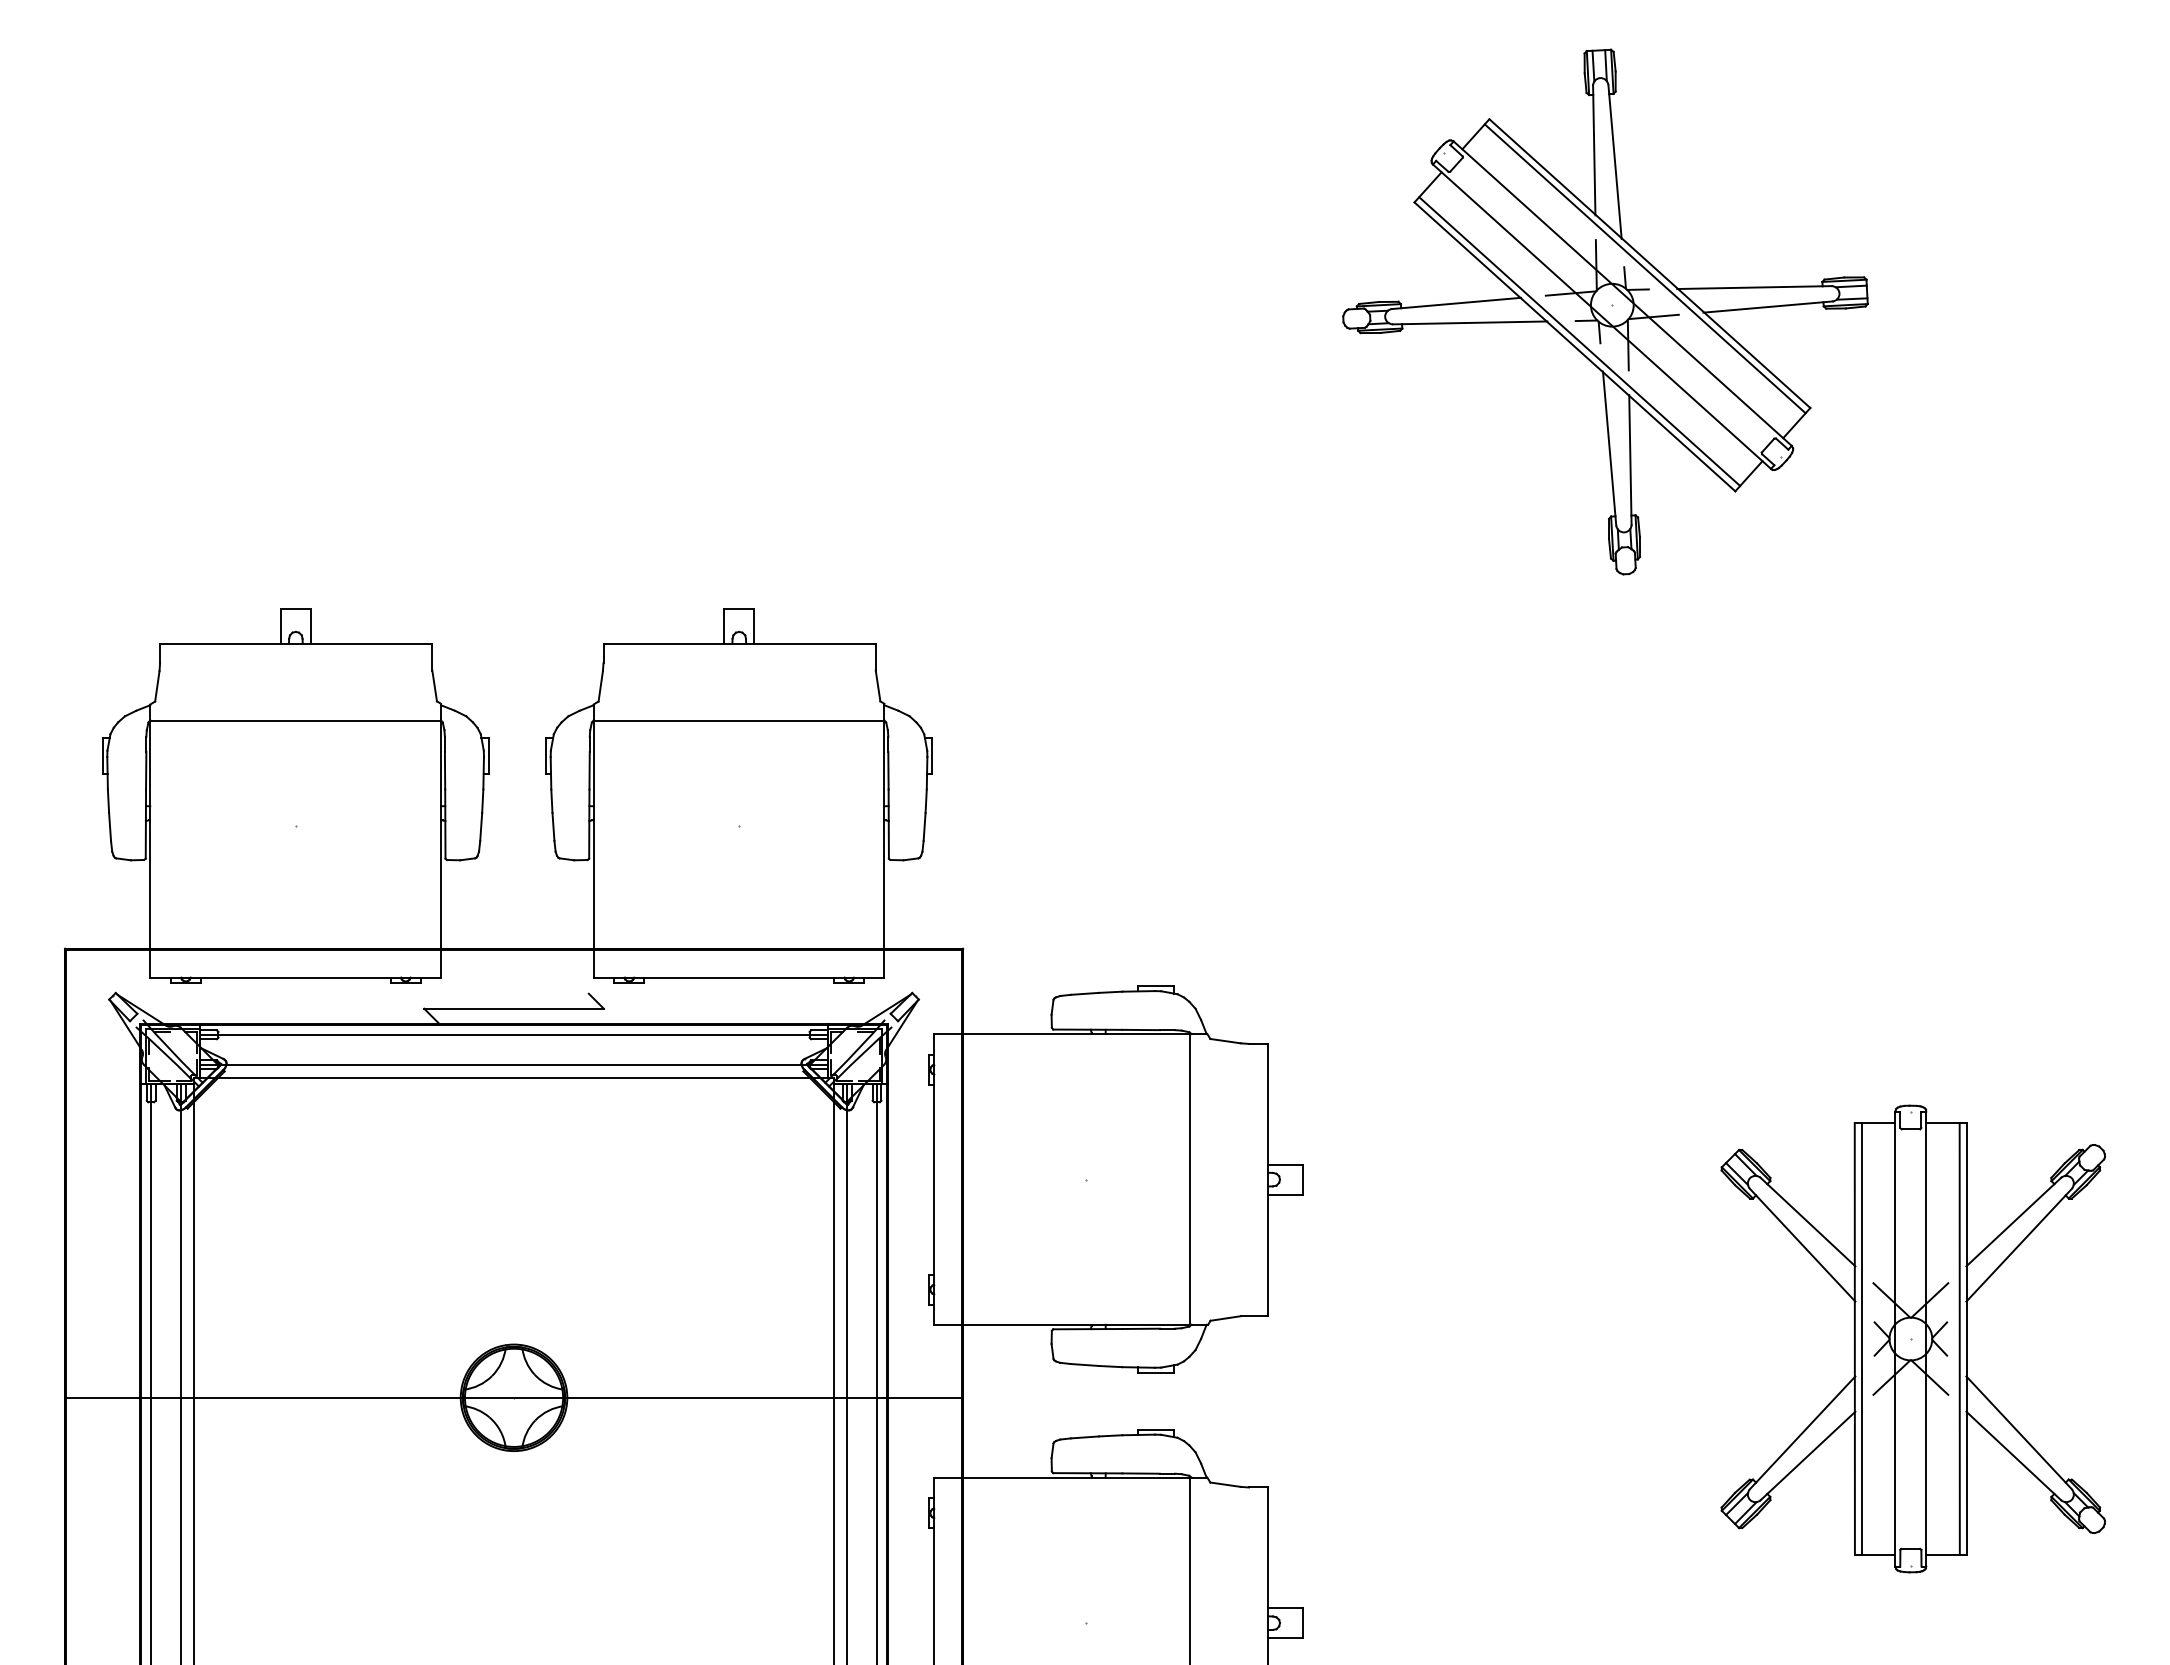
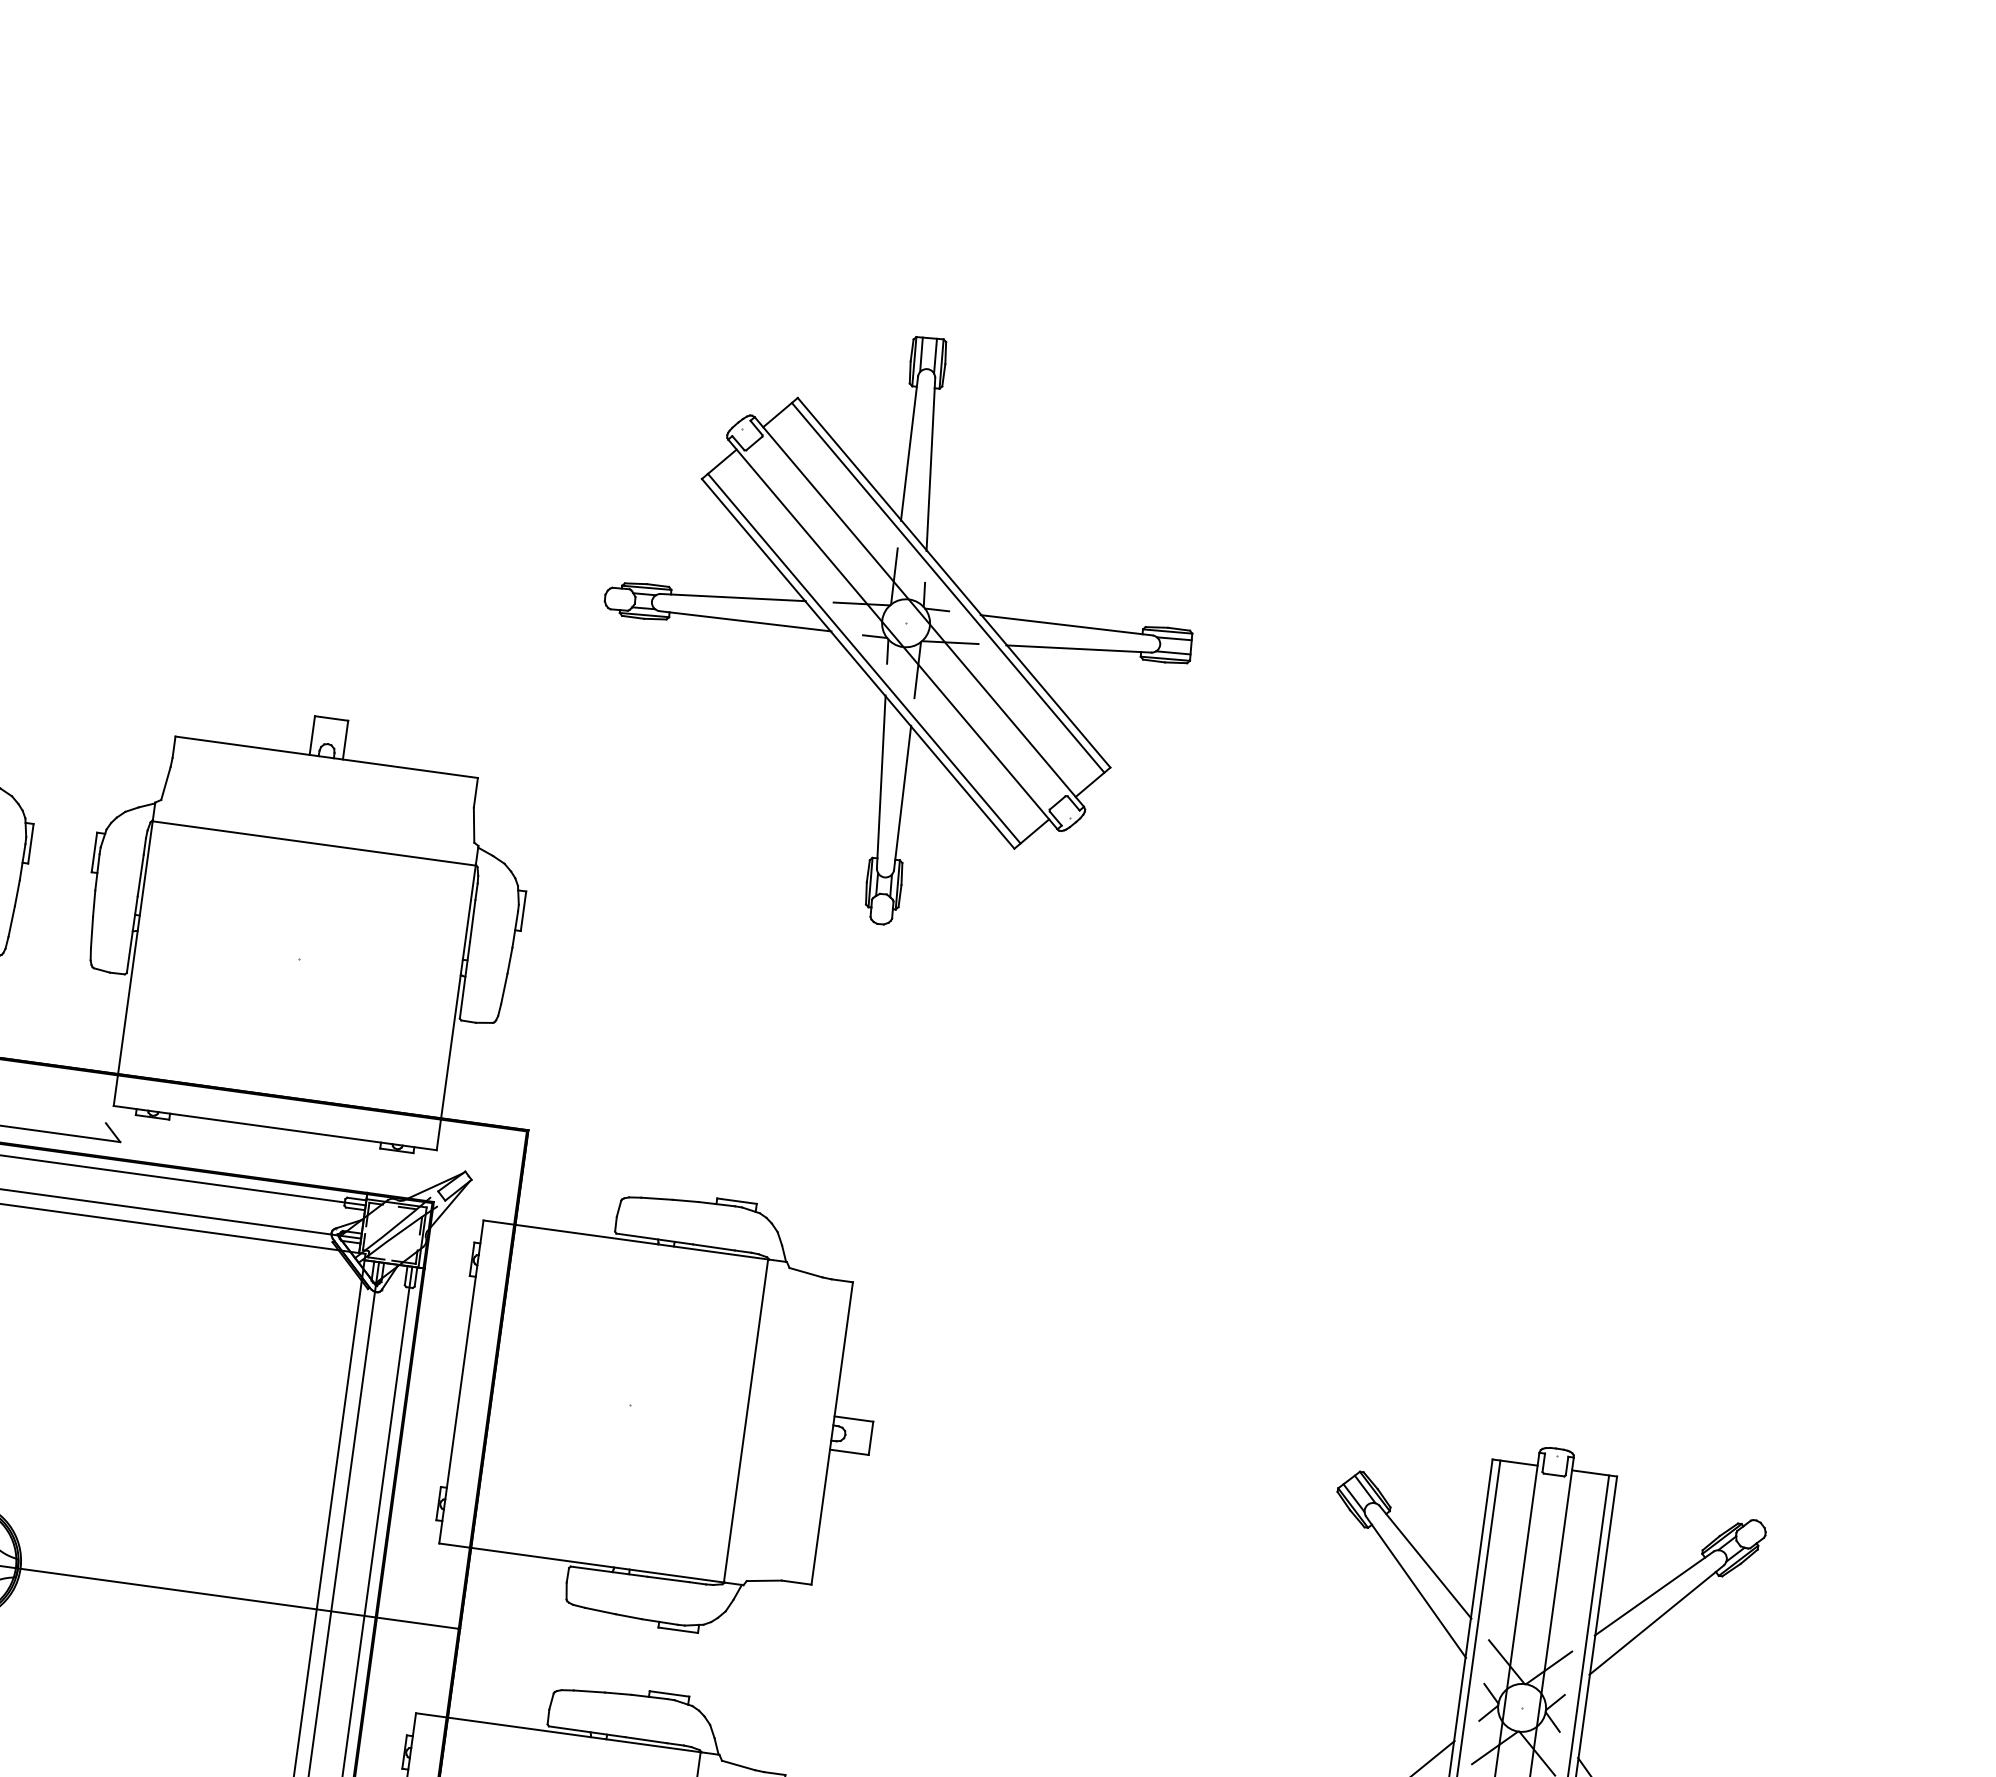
part: (1605, 311) -> (897, 629), moved

